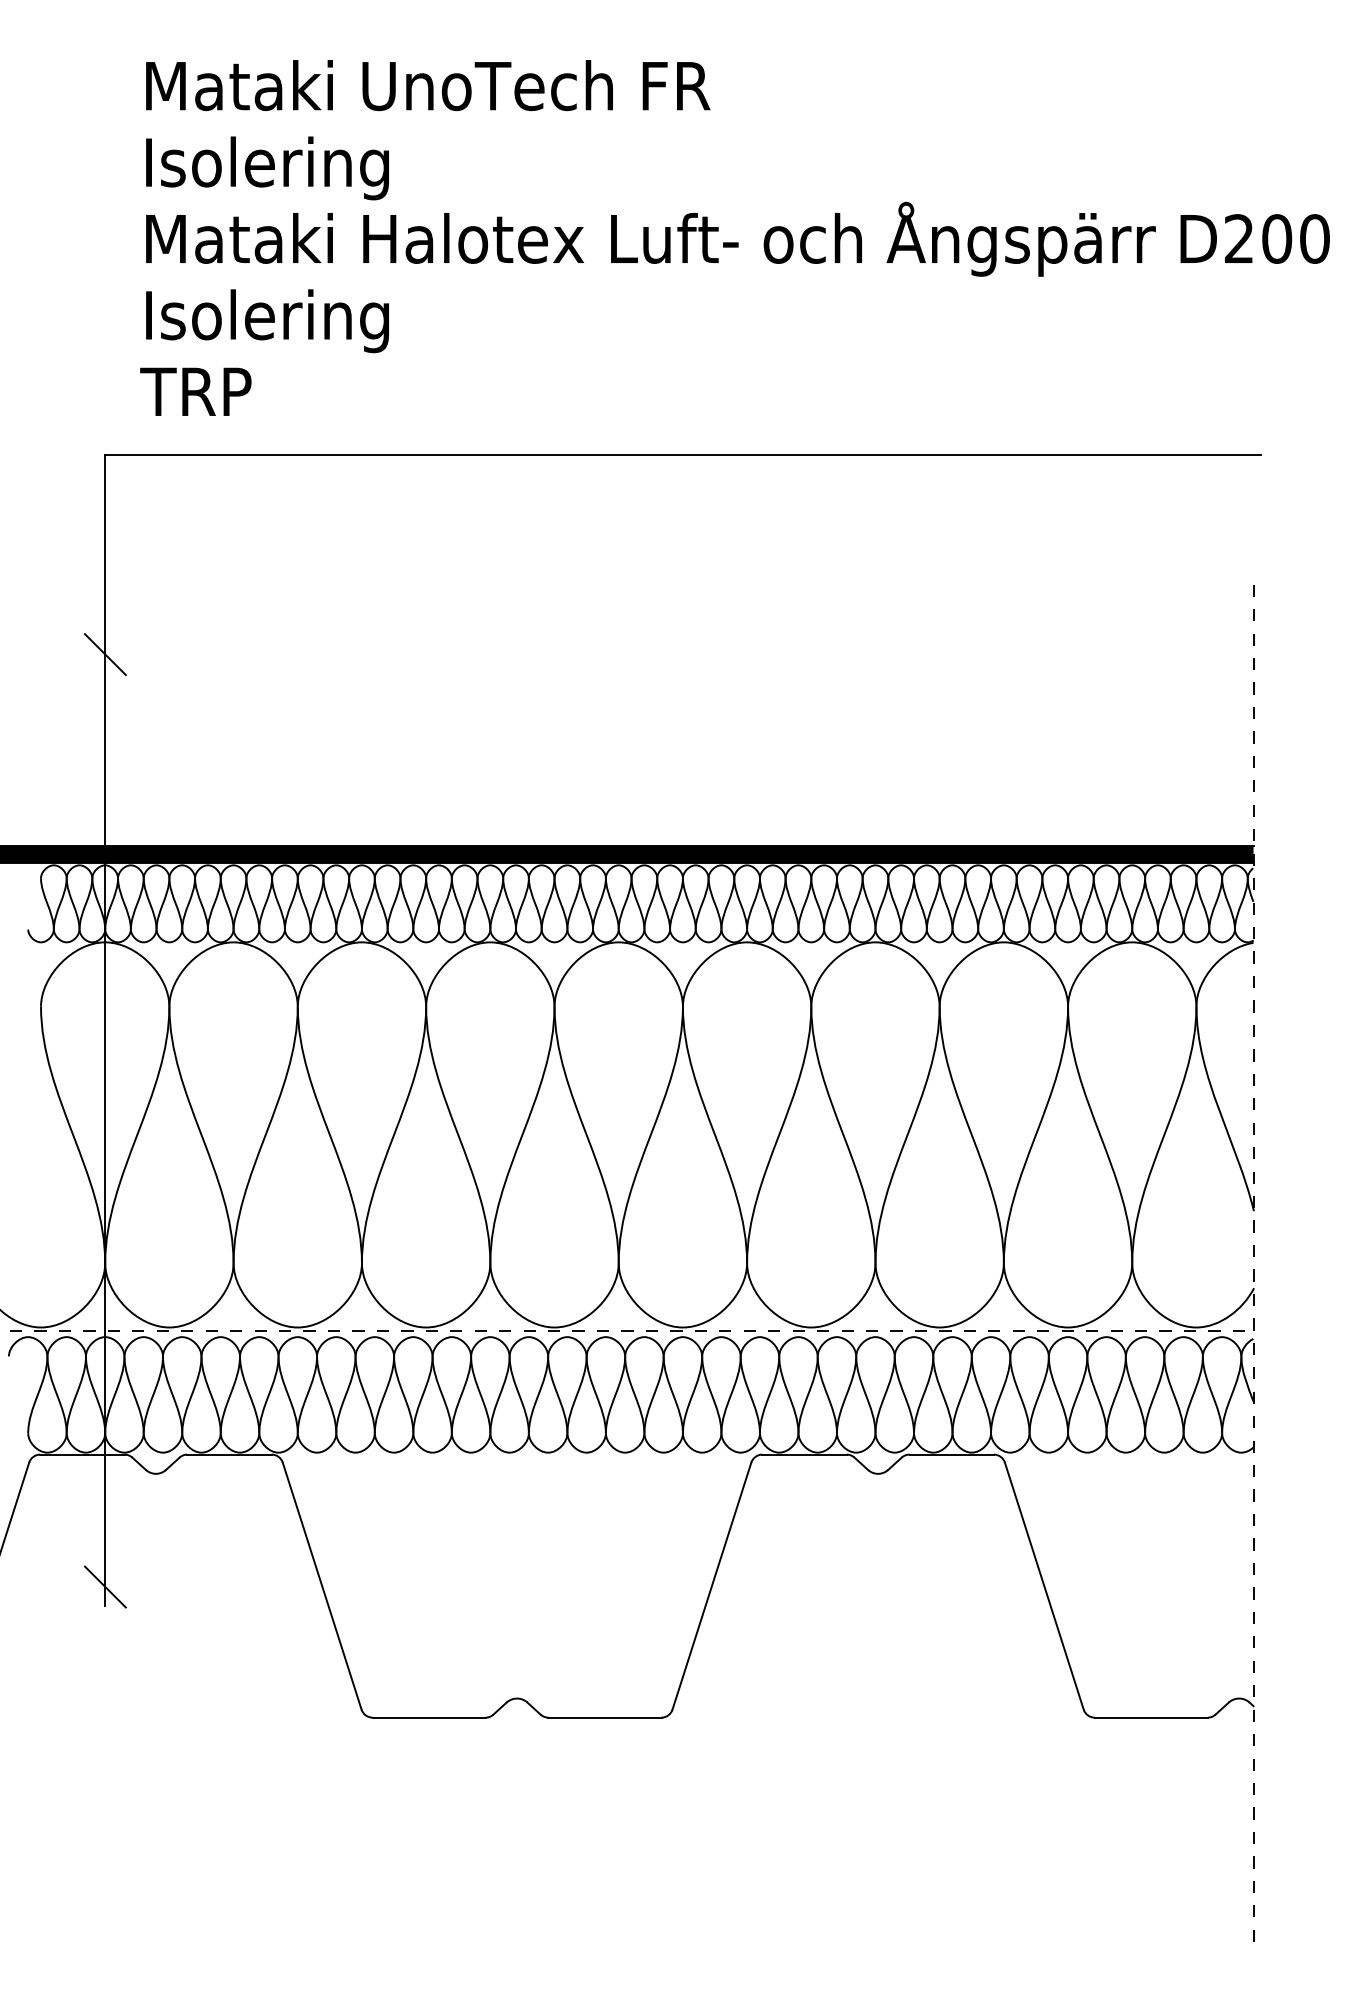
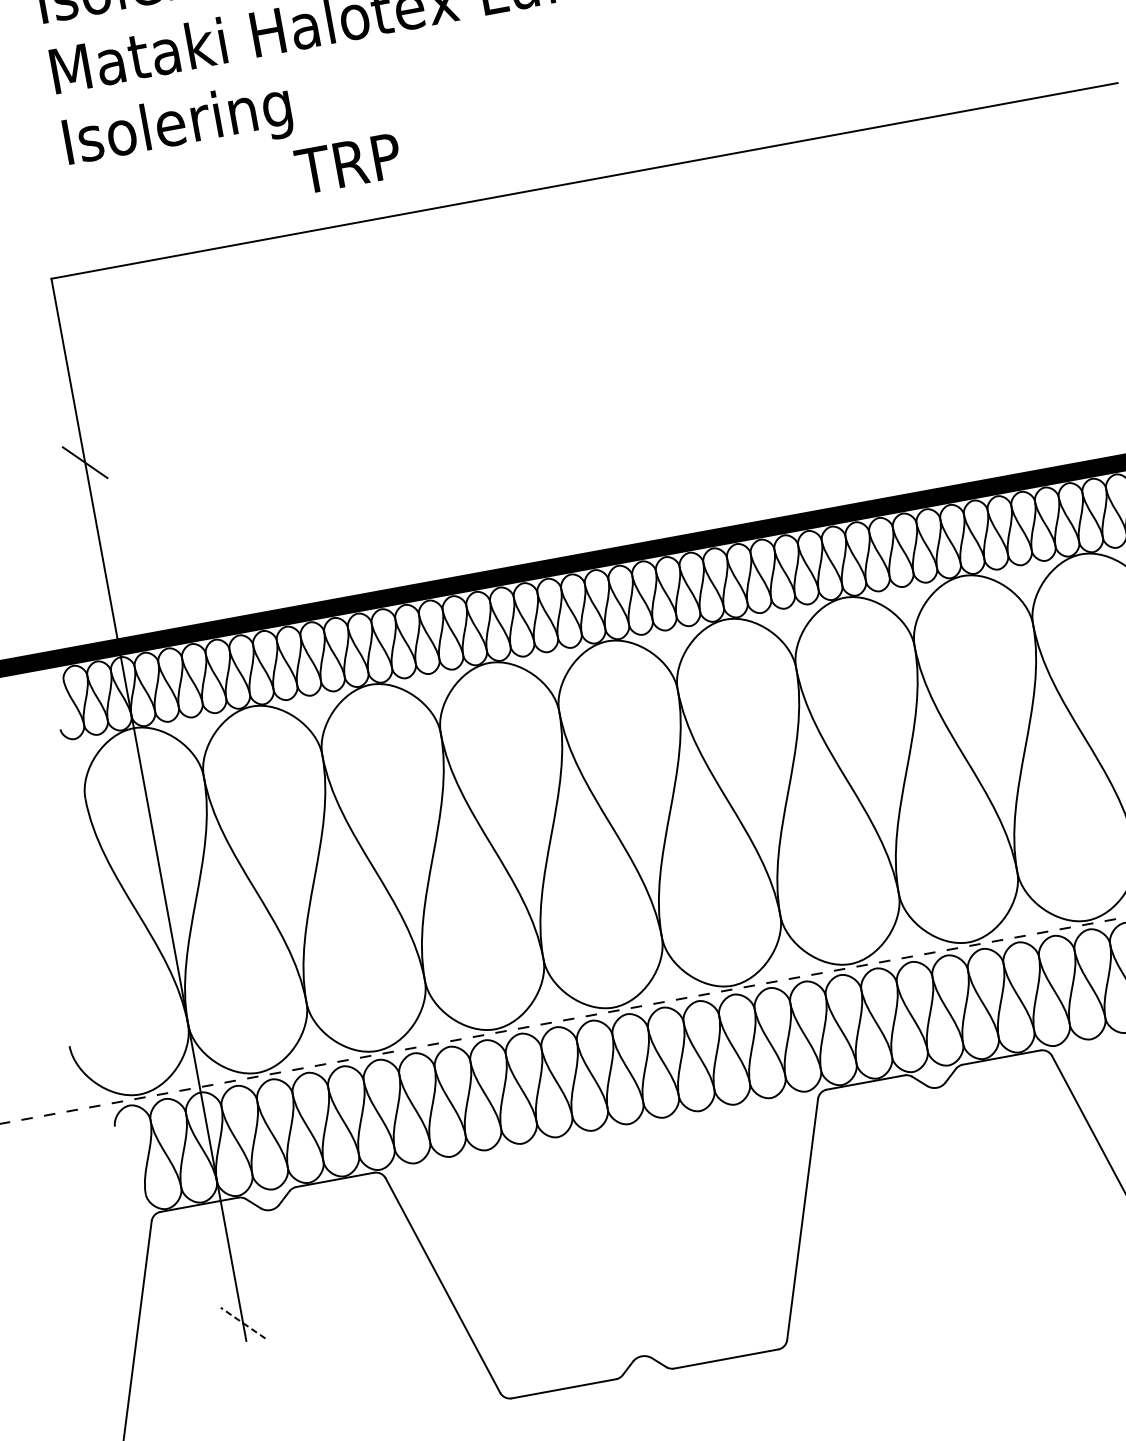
text: (195, 391) -> (347, 163), moved
line: (105, 1587) -> (243, 1323), solid -> dashed

